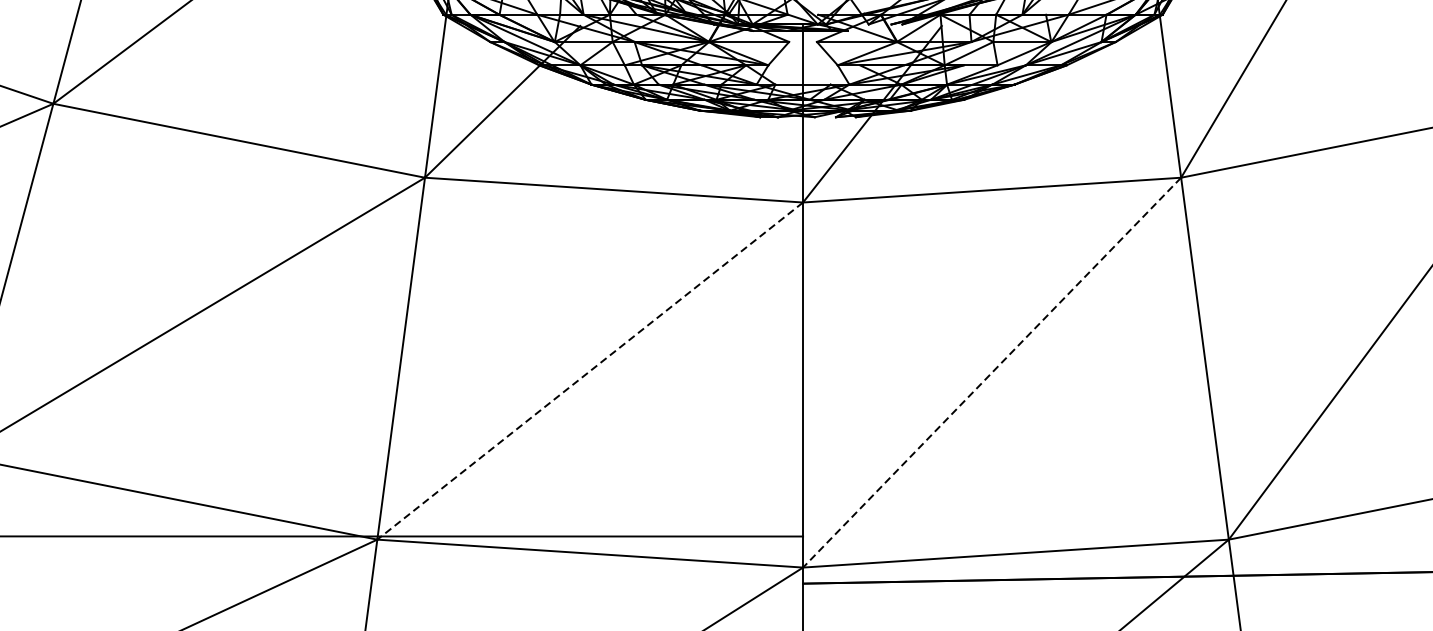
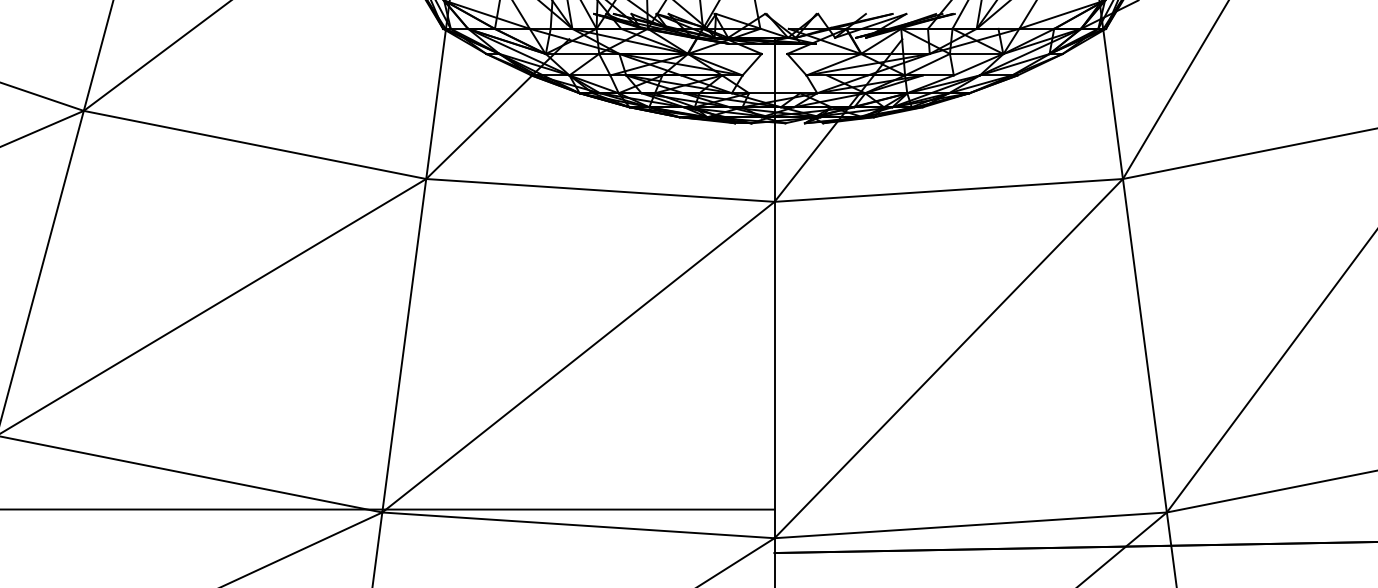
line: (590, 371) -> (578, 357), dashed -> solid
line: (991, 372) -> (948, 358), dashed -> solid

